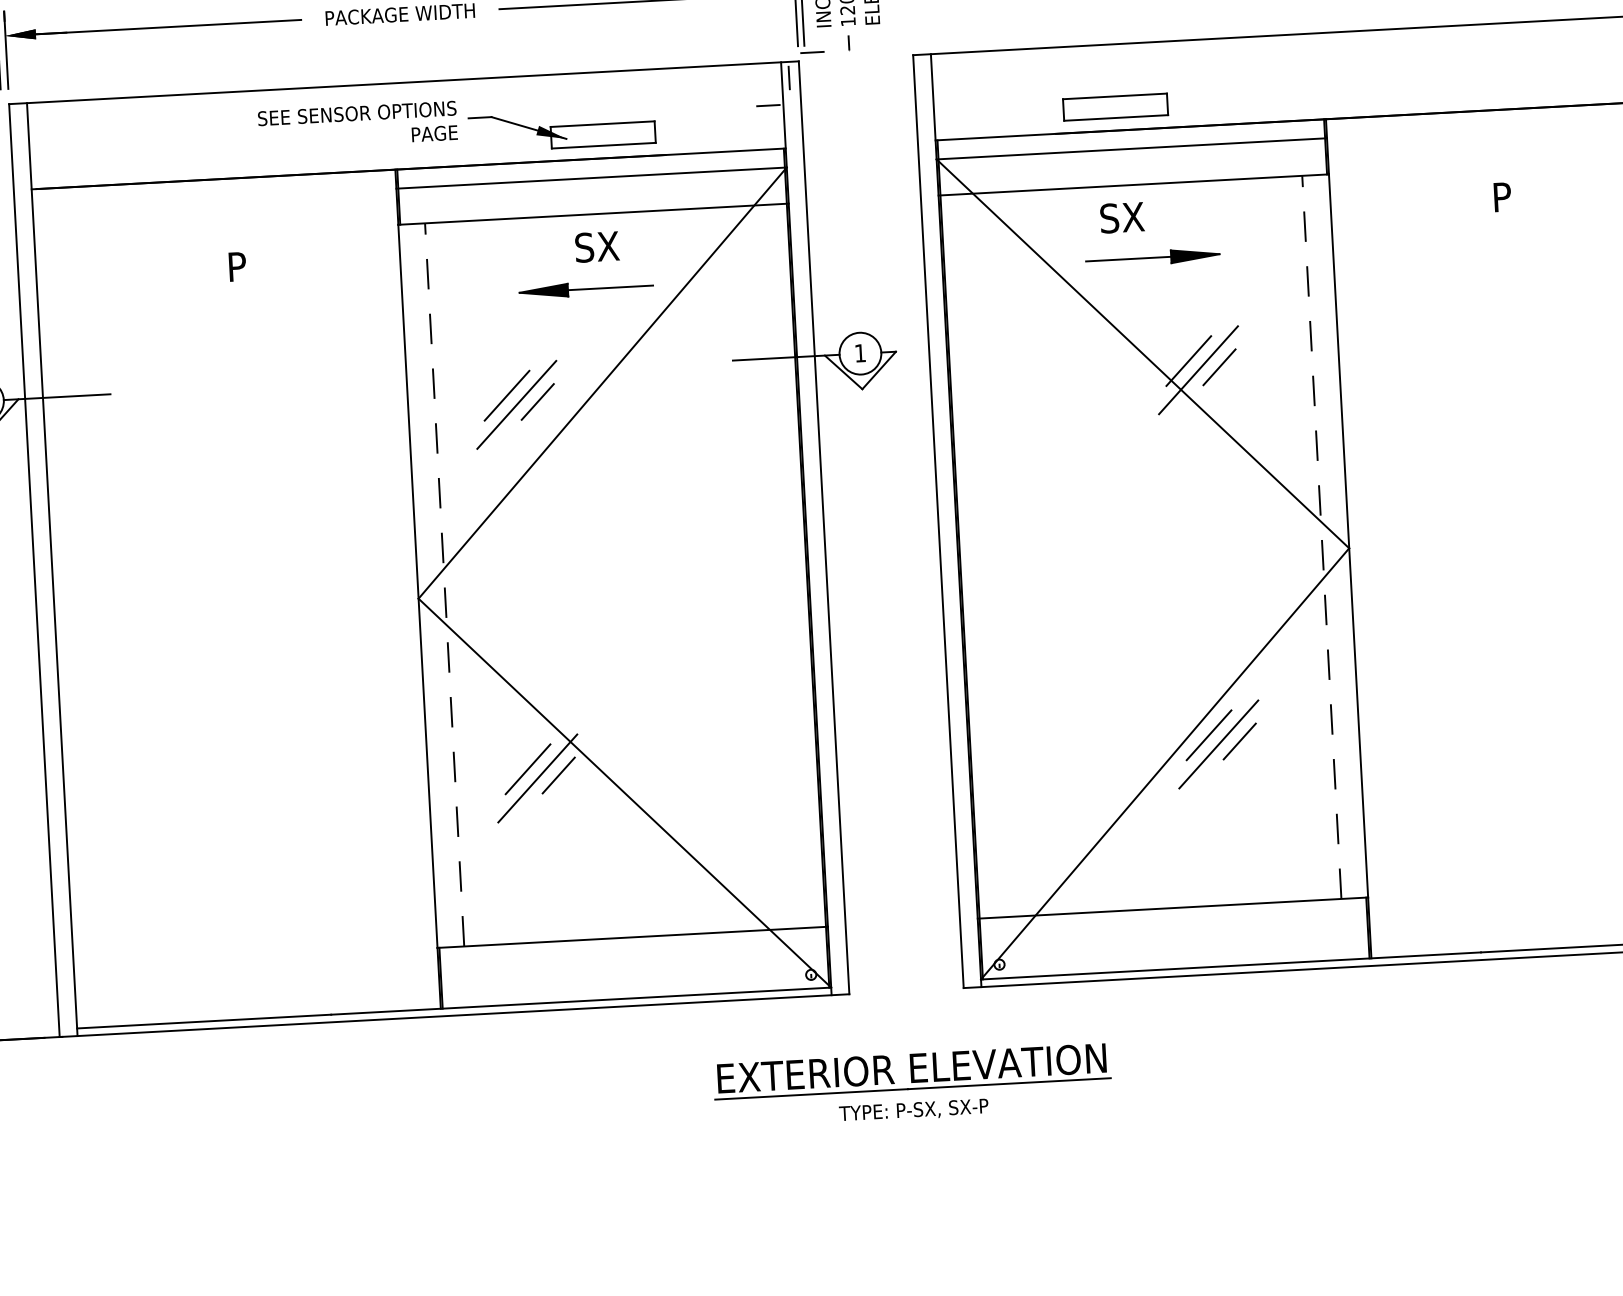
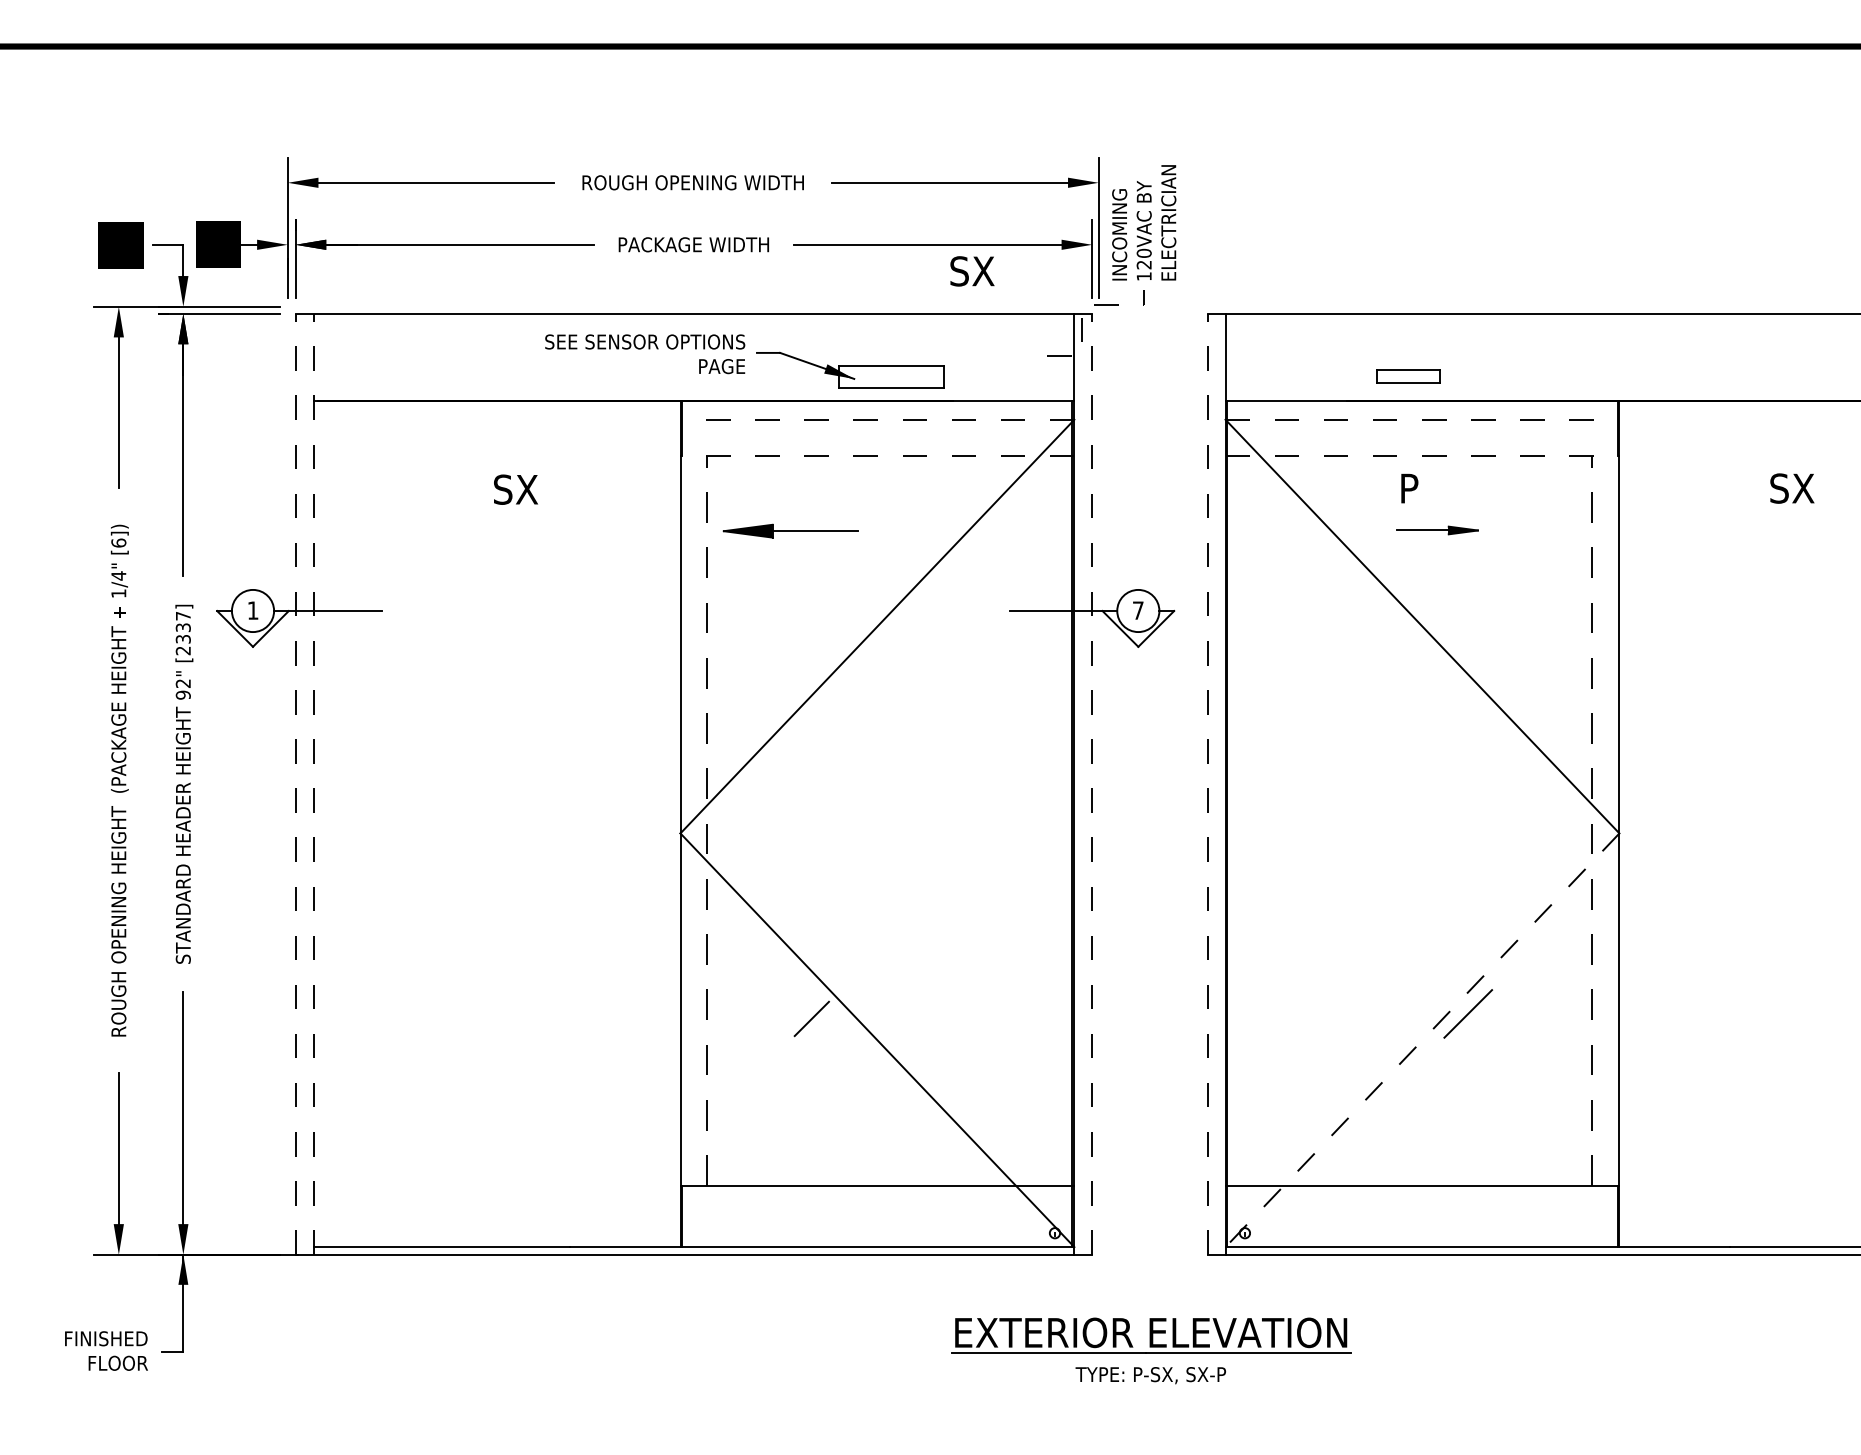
part: (1115, 106) -> (1408, 376), size x0.6
line: (1131, 148) -> (1422, 419), solid -> dashed
line: (591, 177) -> (877, 419), solid -> dashed
line: (1133, 185) -> (1422, 456), solid -> dashed
text: (1502, 197) -> (1792, 488), P -> SX
line: (593, 214) -> (877, 456), solid -> dashed
text: (1122, 217) -> (1409, 488), SX -> P
text: (597, 247) -> (972, 271), moved
part: (1152, 257) -> (1437, 530), size x0.6
text: (237, 266) -> (516, 489), P -> SX
part: (585, 288) -> (790, 530), moved
text: (860, 353) -> (1138, 610), 1 -> 7
line: (1189, 361) -> (1468, 636), removed
line: (1219, 367) -> (1498, 644), removed
line: (1198, 370) -> (1477, 646), removed
line: (506, 395) -> (780, 633), removed
line: (538, 401) -> (811, 641), removed
line: (516, 404) -> (789, 643), removed
line: (938, 521) -> (1207, 784), solid -> dashed
line: (824, 528) -> (1092, 784), solid -> dashed
line: (52, 569) -> (313, 784), solid -> dashed
line: (34, 570) -> (295, 784), solid -> dashed
line: (1239, 741) -> (1498, 1021), removed
line: (1218, 744) -> (1477, 1023), removed
line: (1165, 764) -> (1422, 1040), solid -> dashed
line: (528, 768) -> (781, 1010), removed
line: (537, 778) -> (790, 1020), removed

